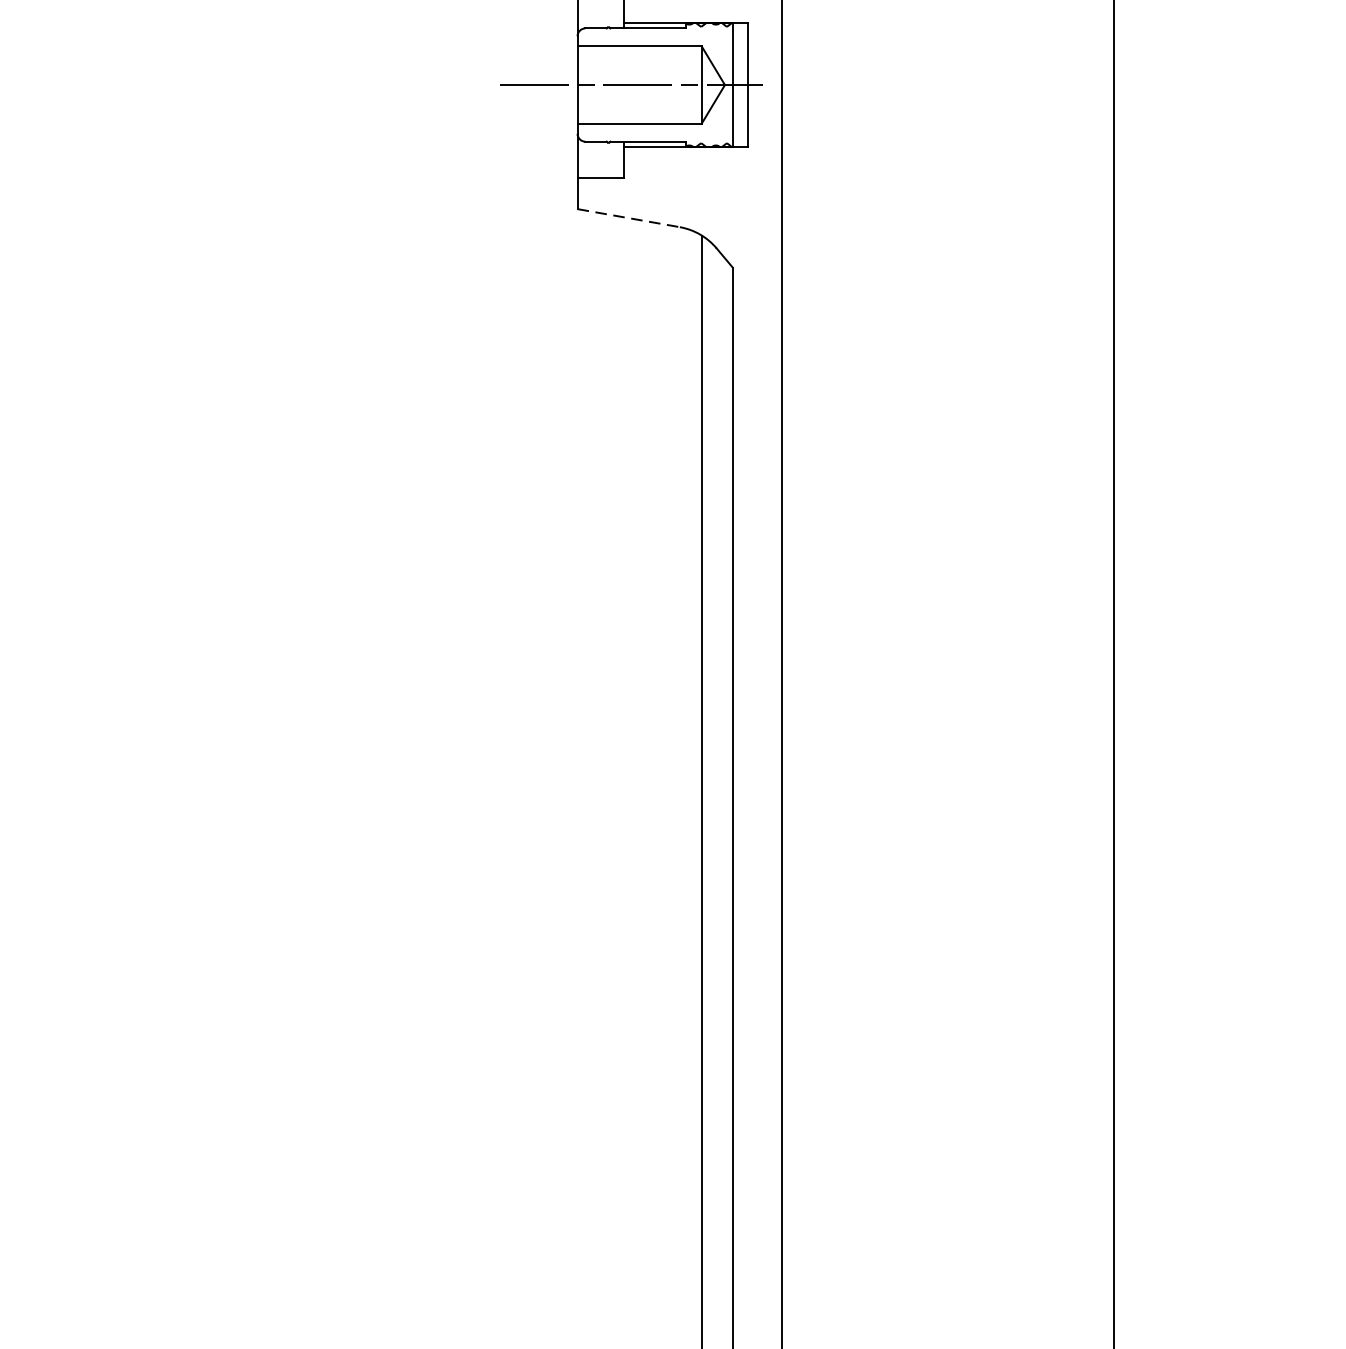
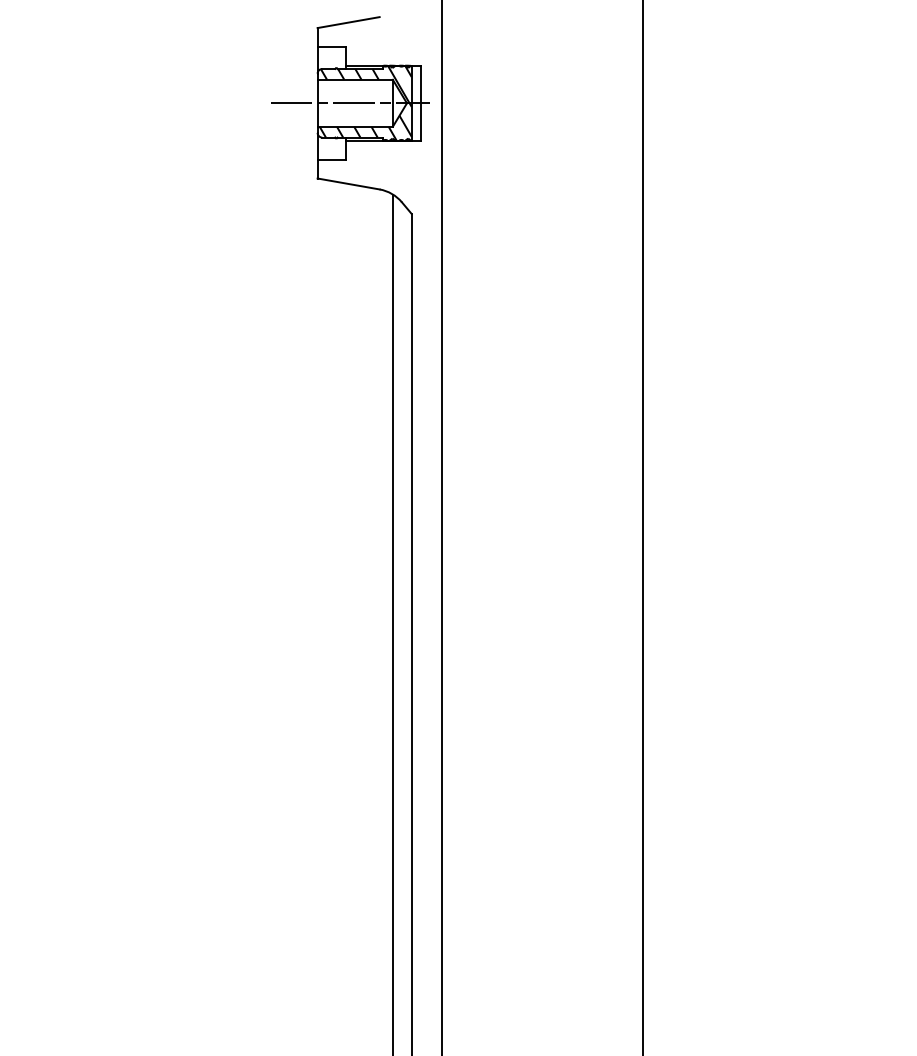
hatch: (656, 83) -> (365, 102), added
line: (630, 218) -> (349, 184), dashed -> solid

